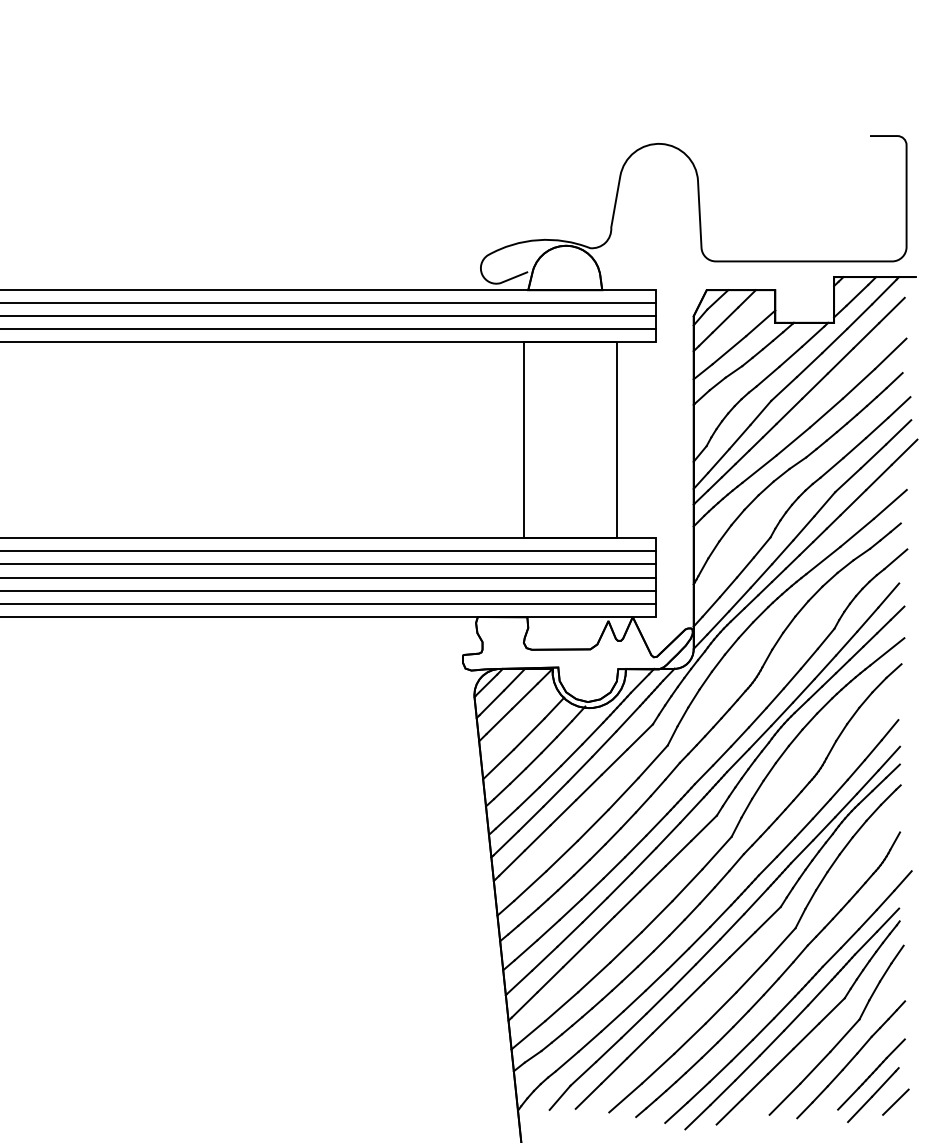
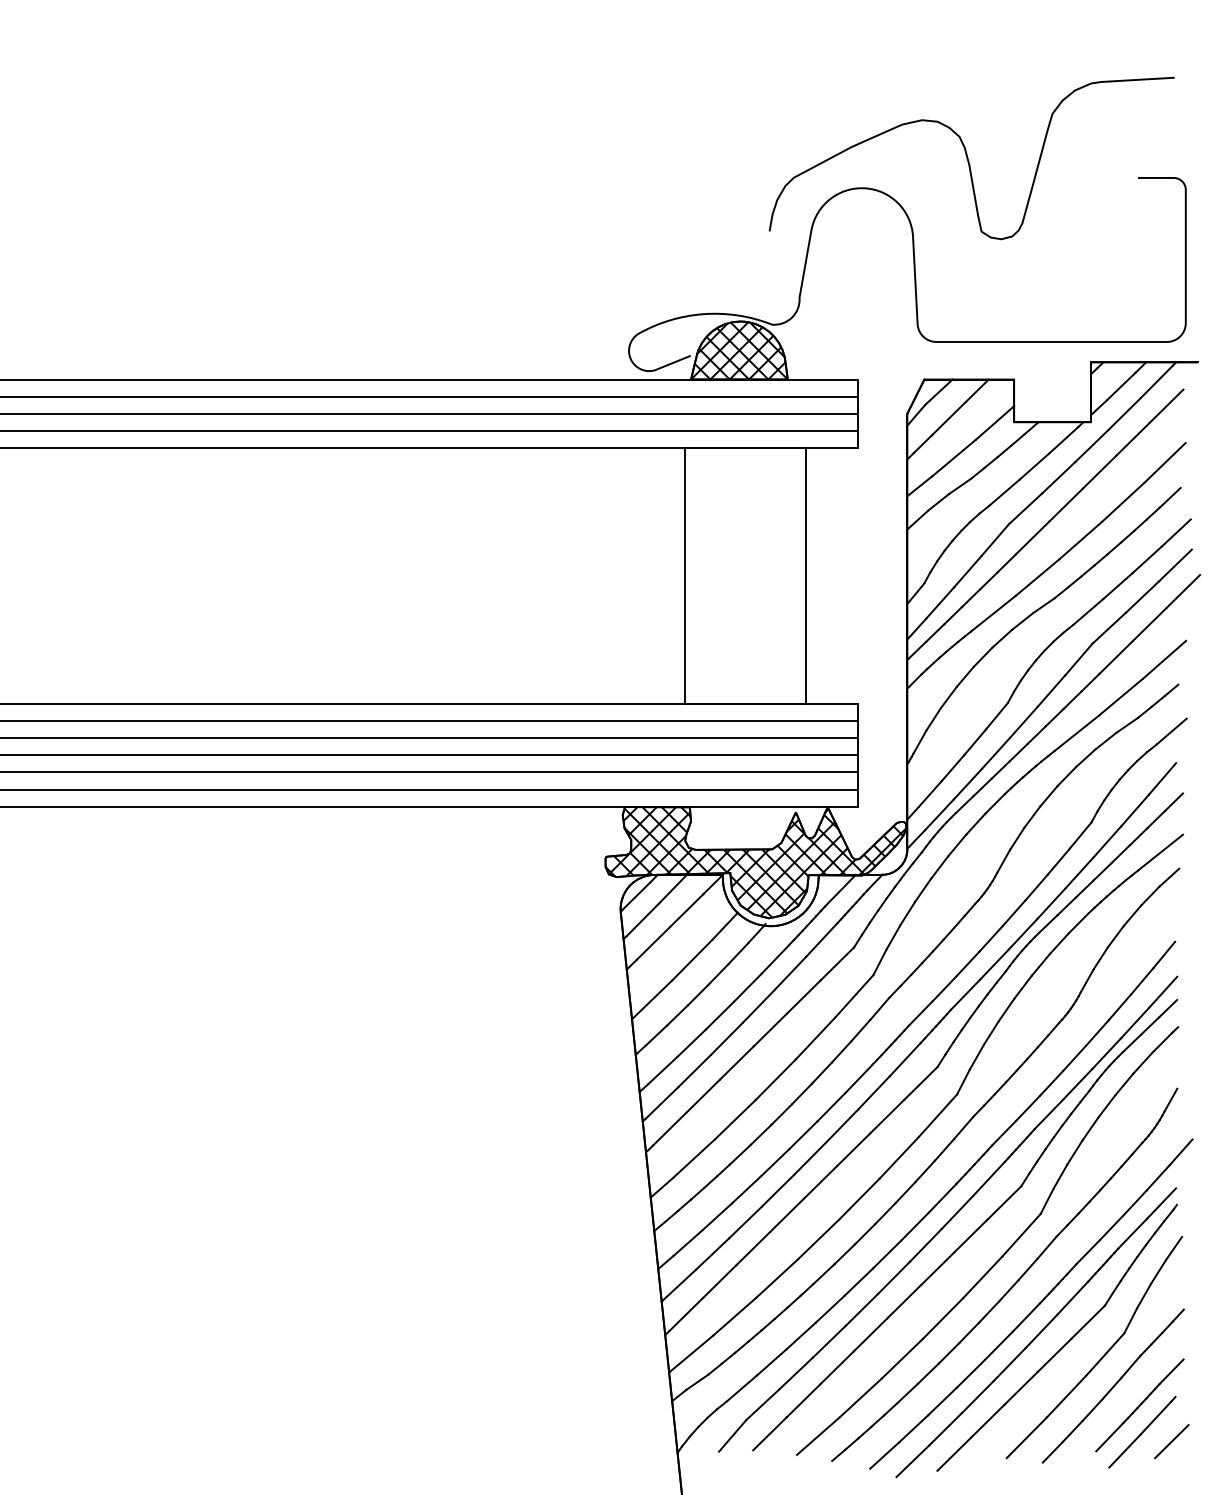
curve: (740, 120) -> (968, 157), added
hatch: (565, 268) -> (739, 351), added
hatch: (577, 659) -> (755, 862), added

